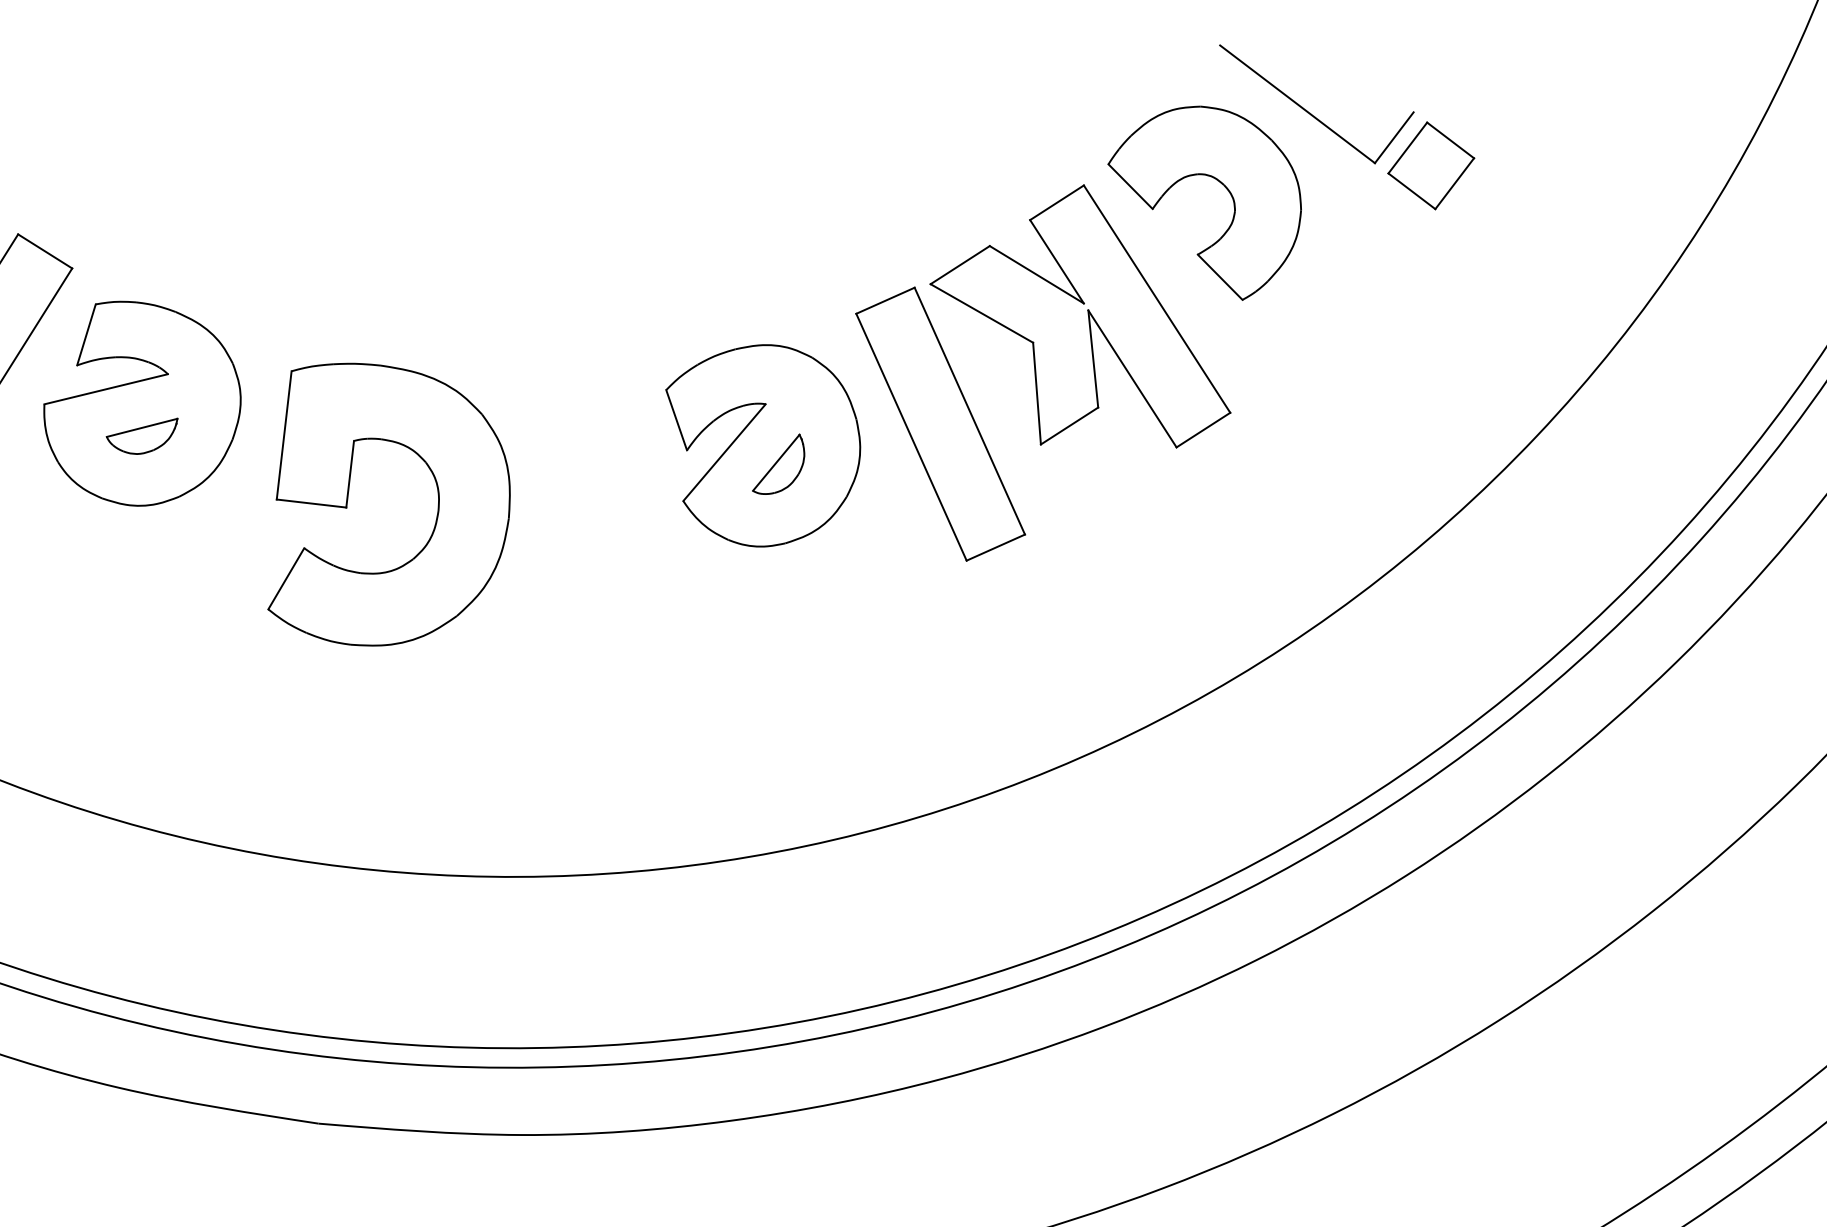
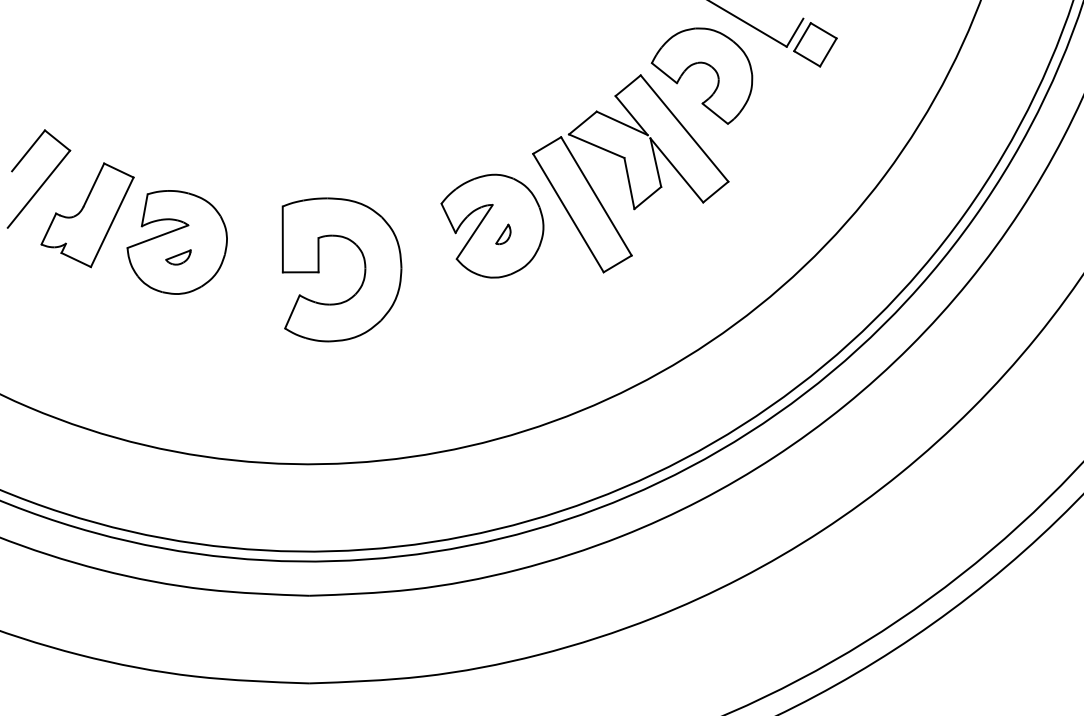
part: (141, 434) -> (178, 257), size x0.7
part: (780, 464) -> (503, 234), size x0.6
part: (348, 502) -> (319, 269), moved

